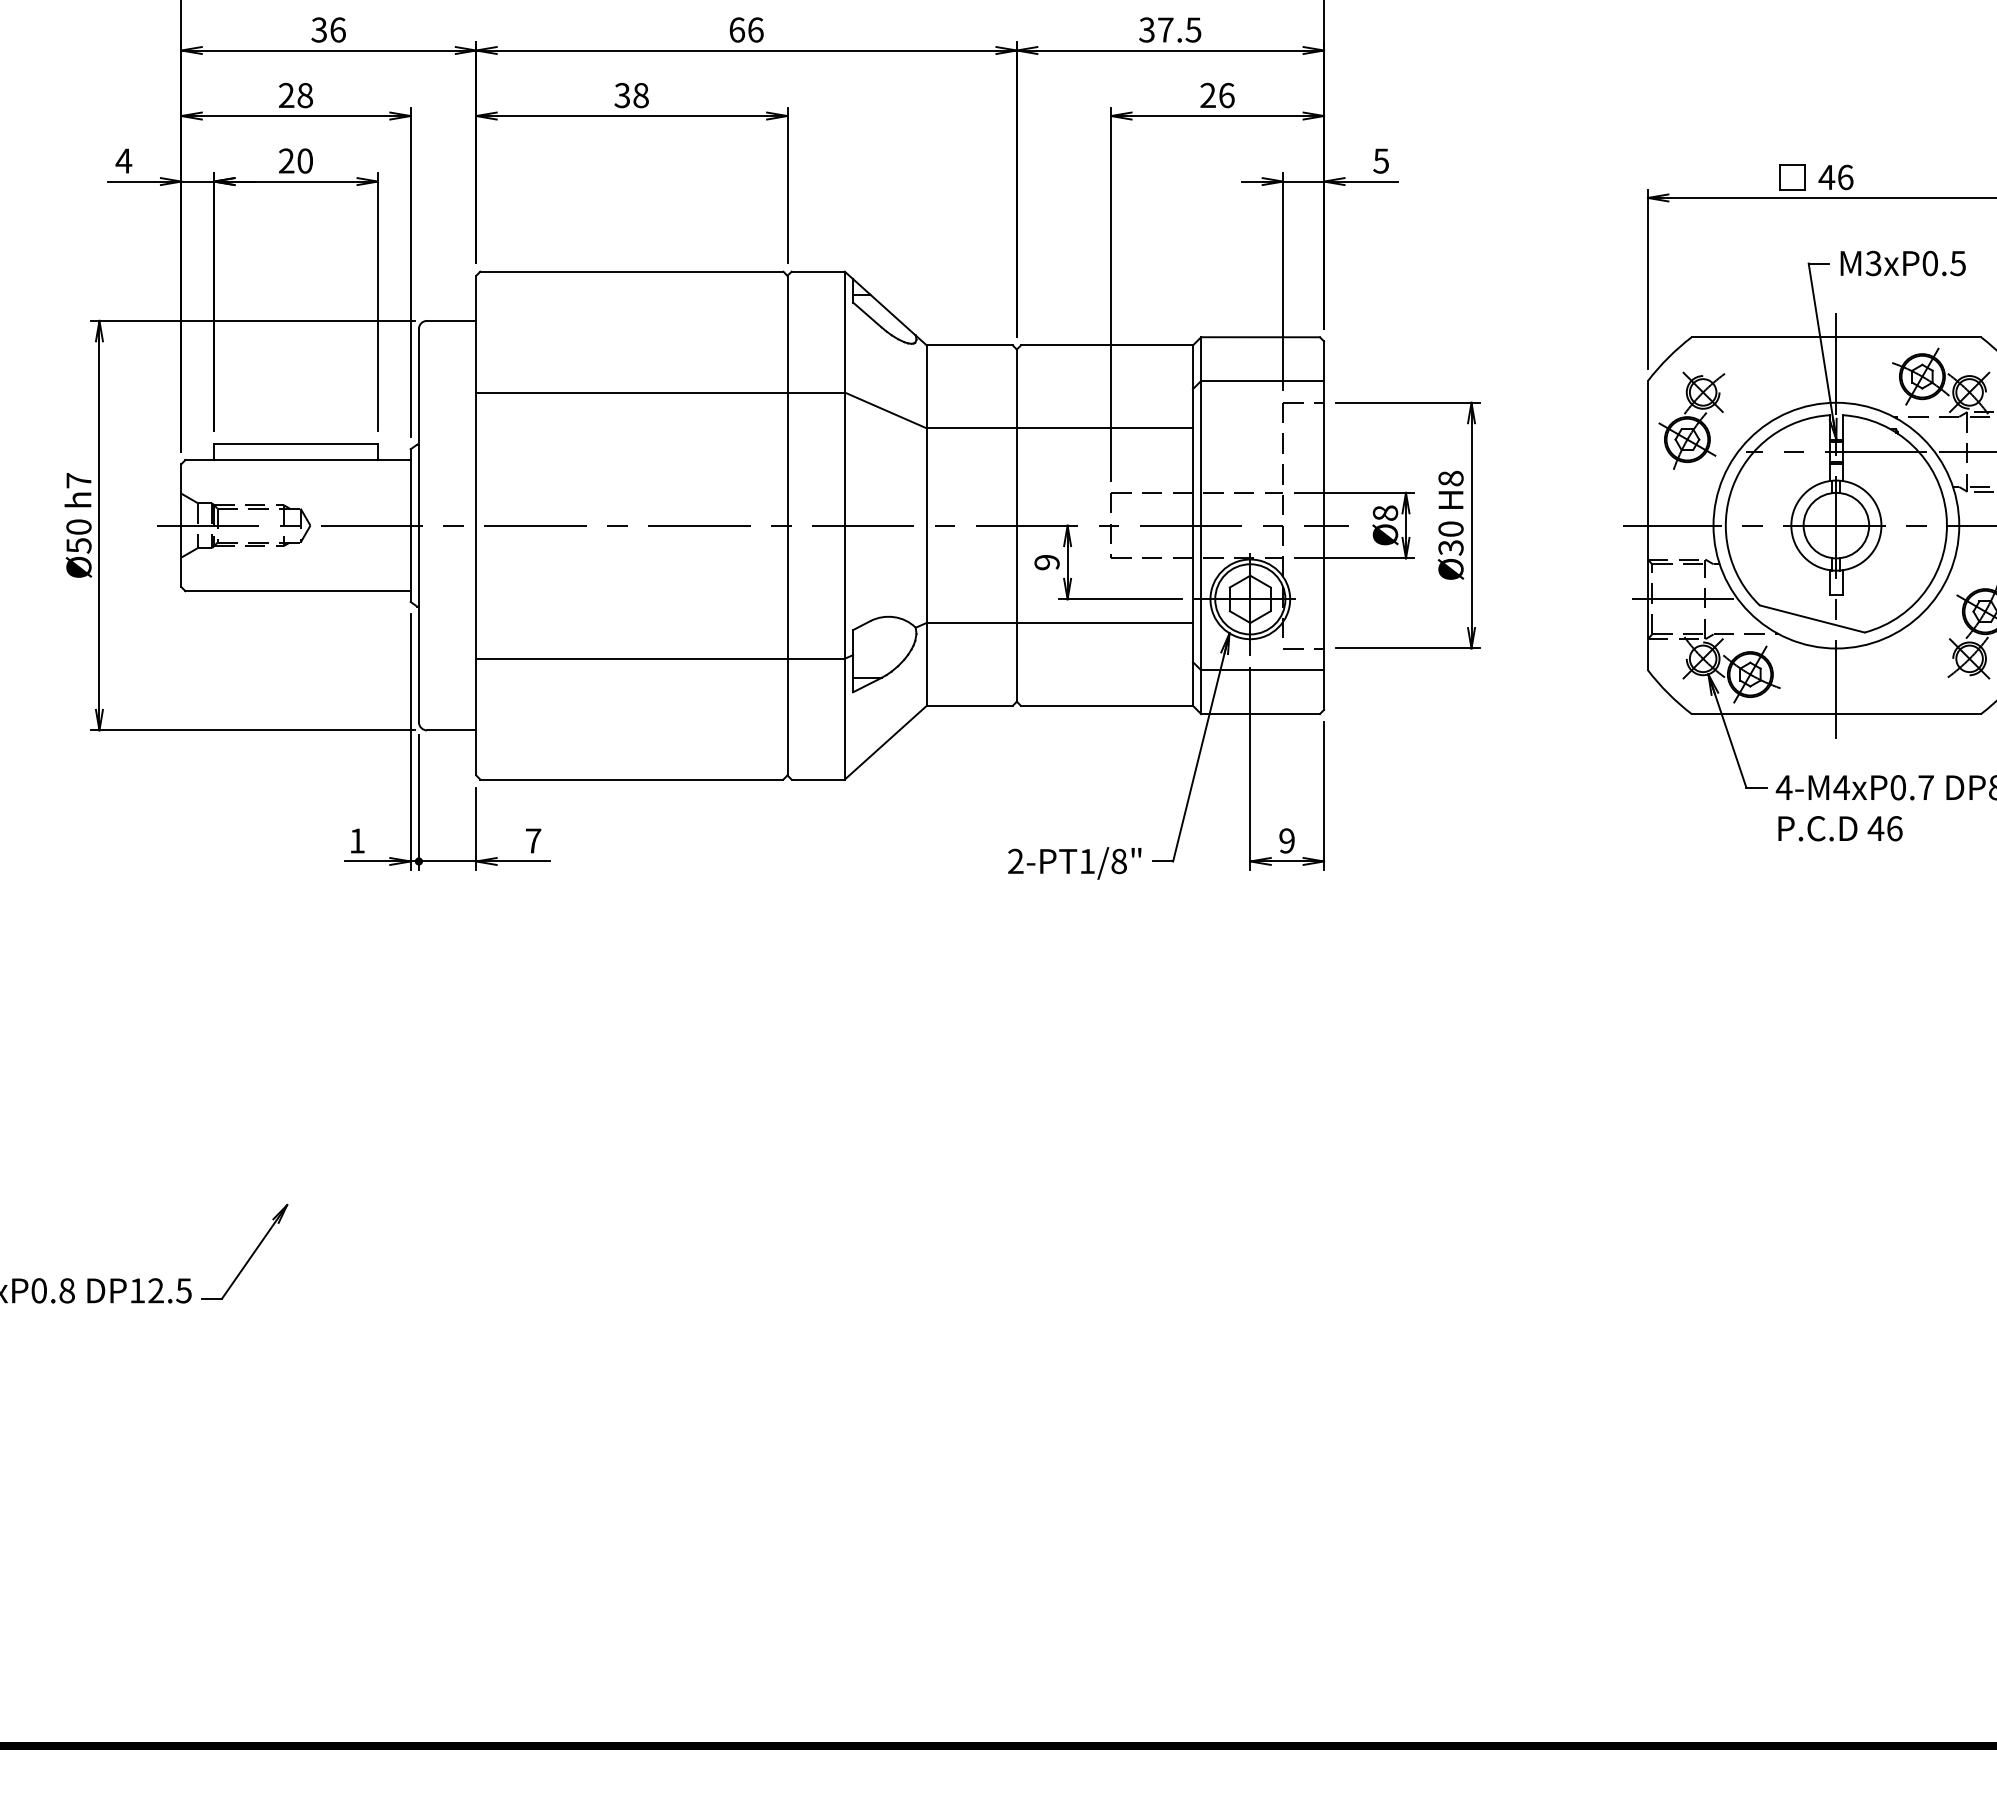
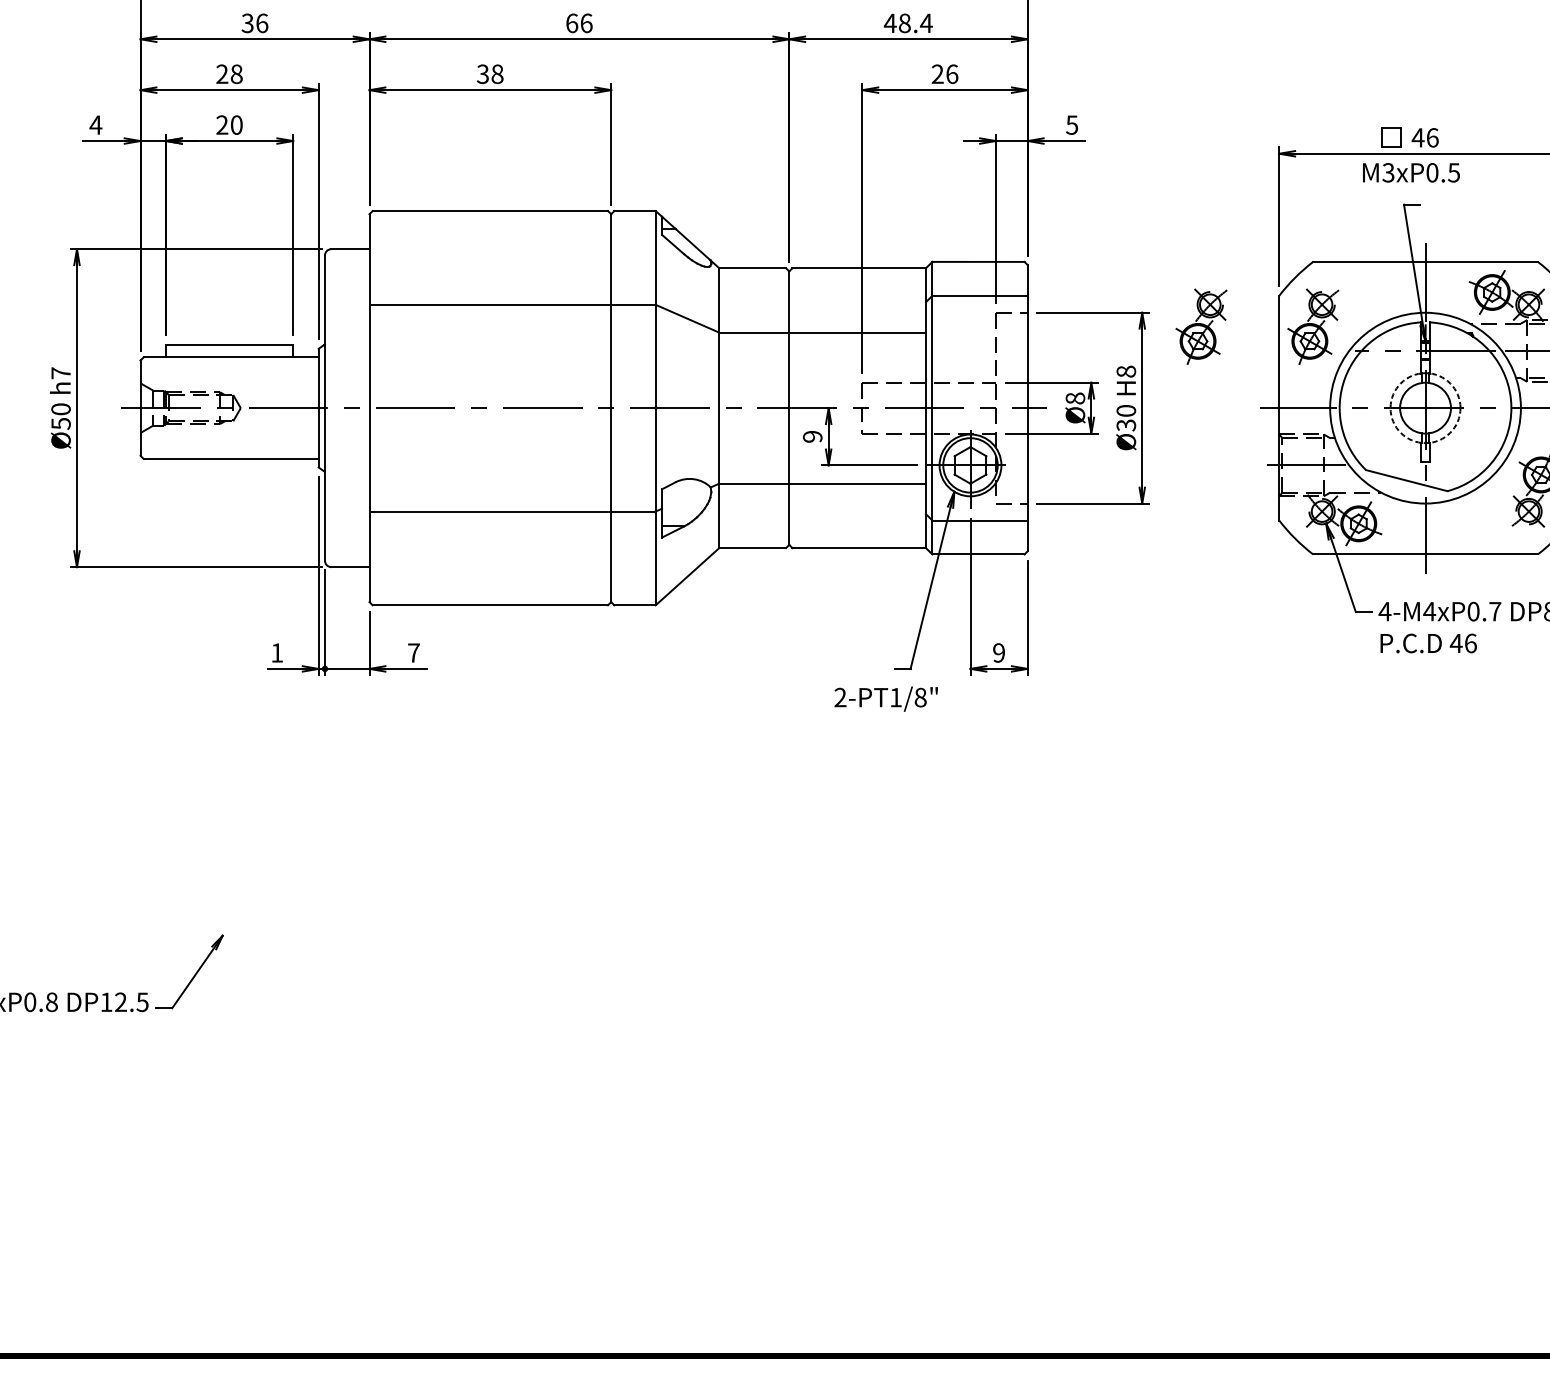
text: (1169, 29) -> (907, 22), 37.5 -> 48.4
text: (1902, 263) -> (1410, 172), moved
part: (1547, 420) -> (1201, 326), added
circle: (1836, 525) -> (1425, 408), solid -> dashed
text: (1074, 863) -> (886, 699), moved

